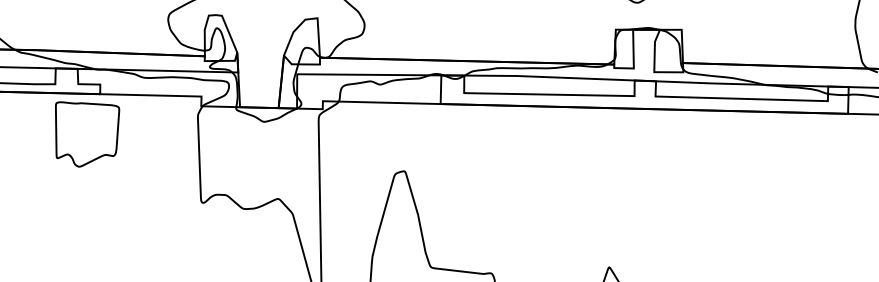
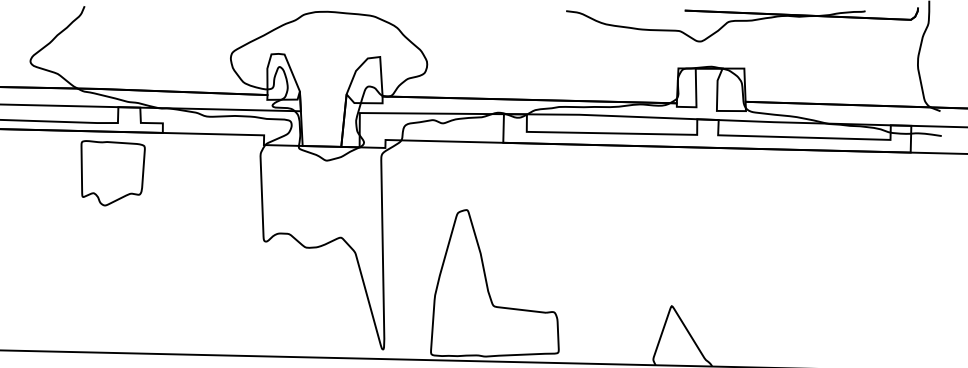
part: (86, 134) -> (112, 173), moved

